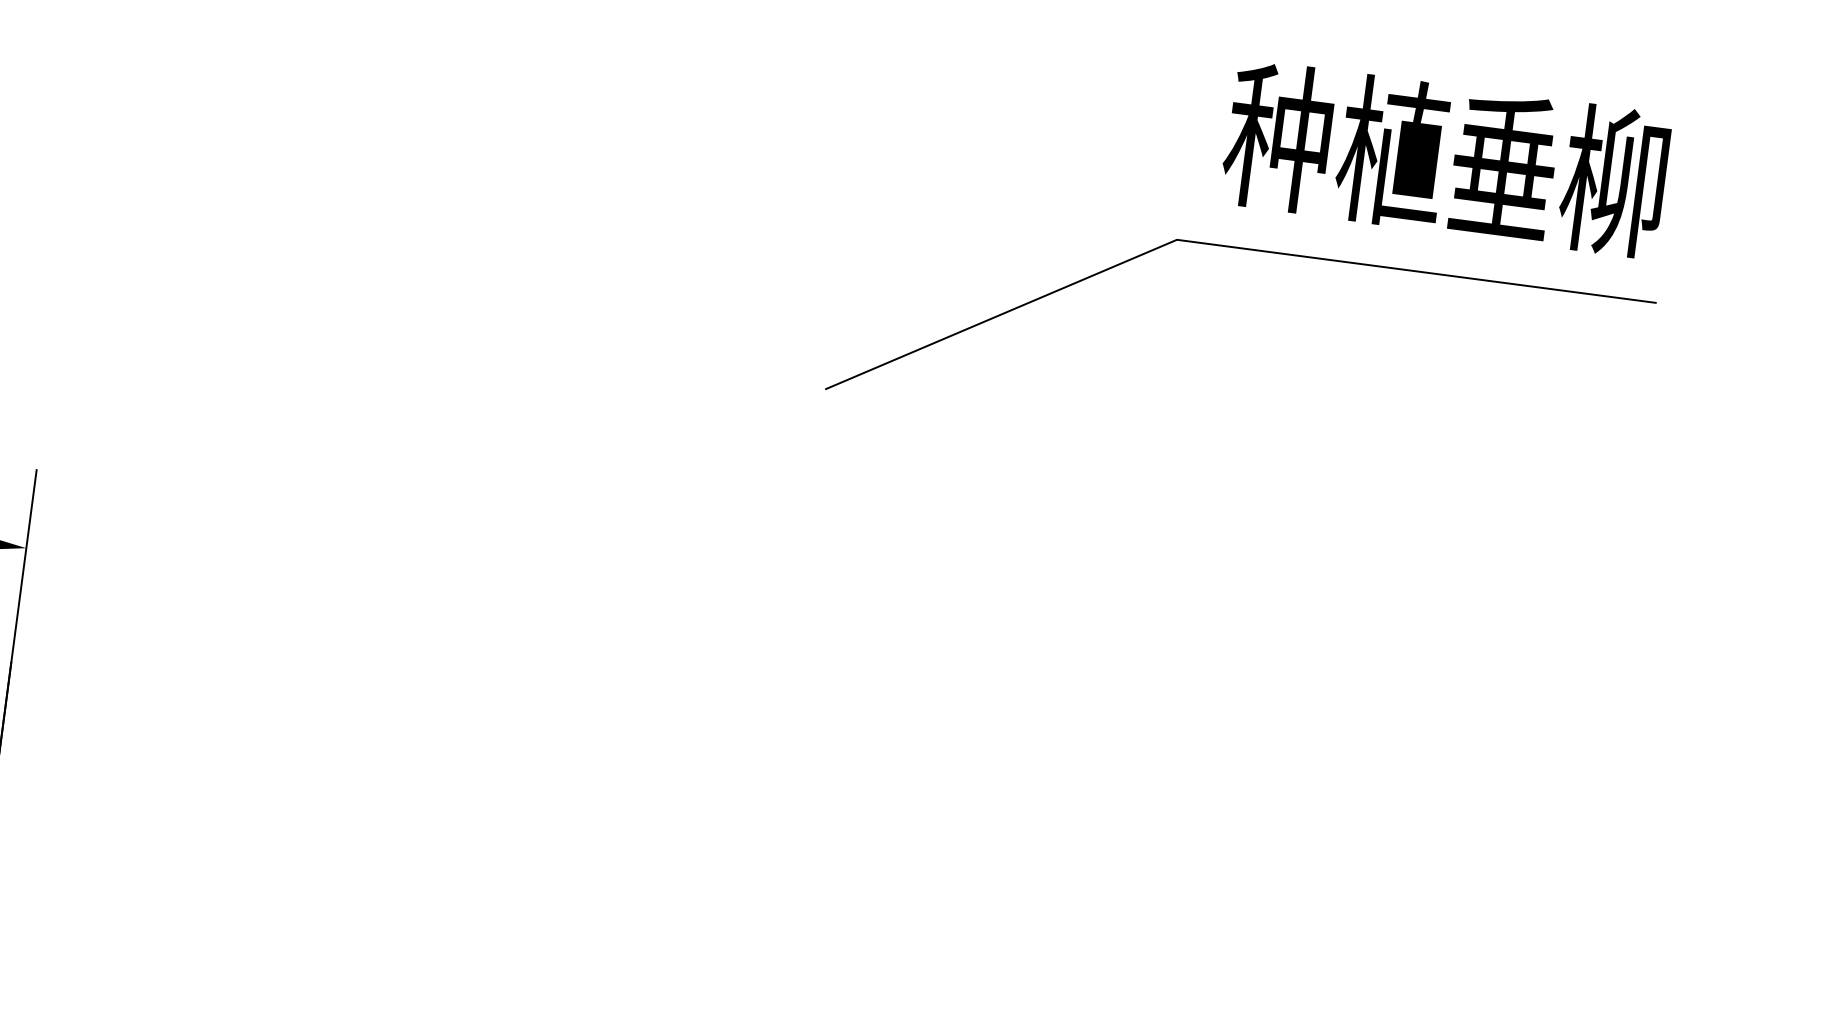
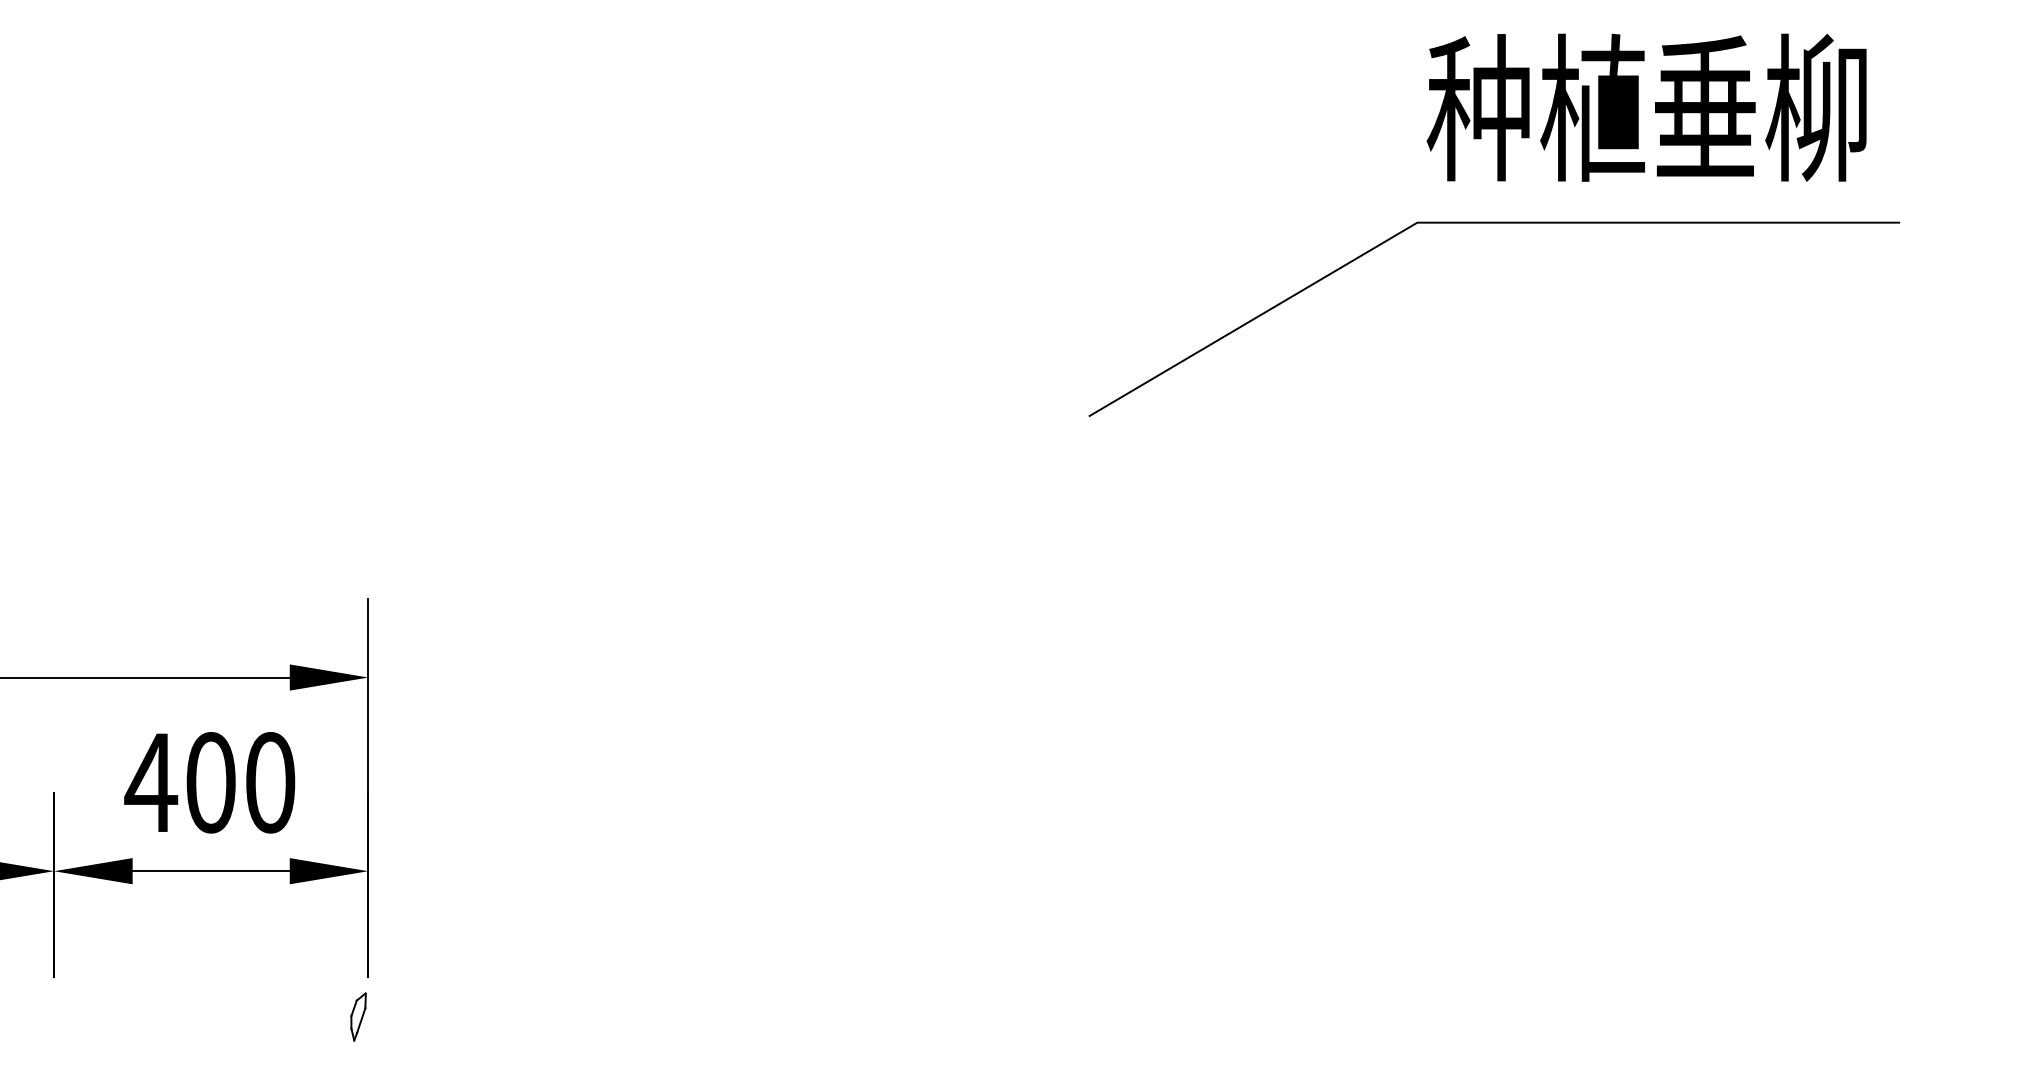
text: (1445, 158) -> (1646, 107), moved
line: (1253, 250) -> (1494, 223), moved

